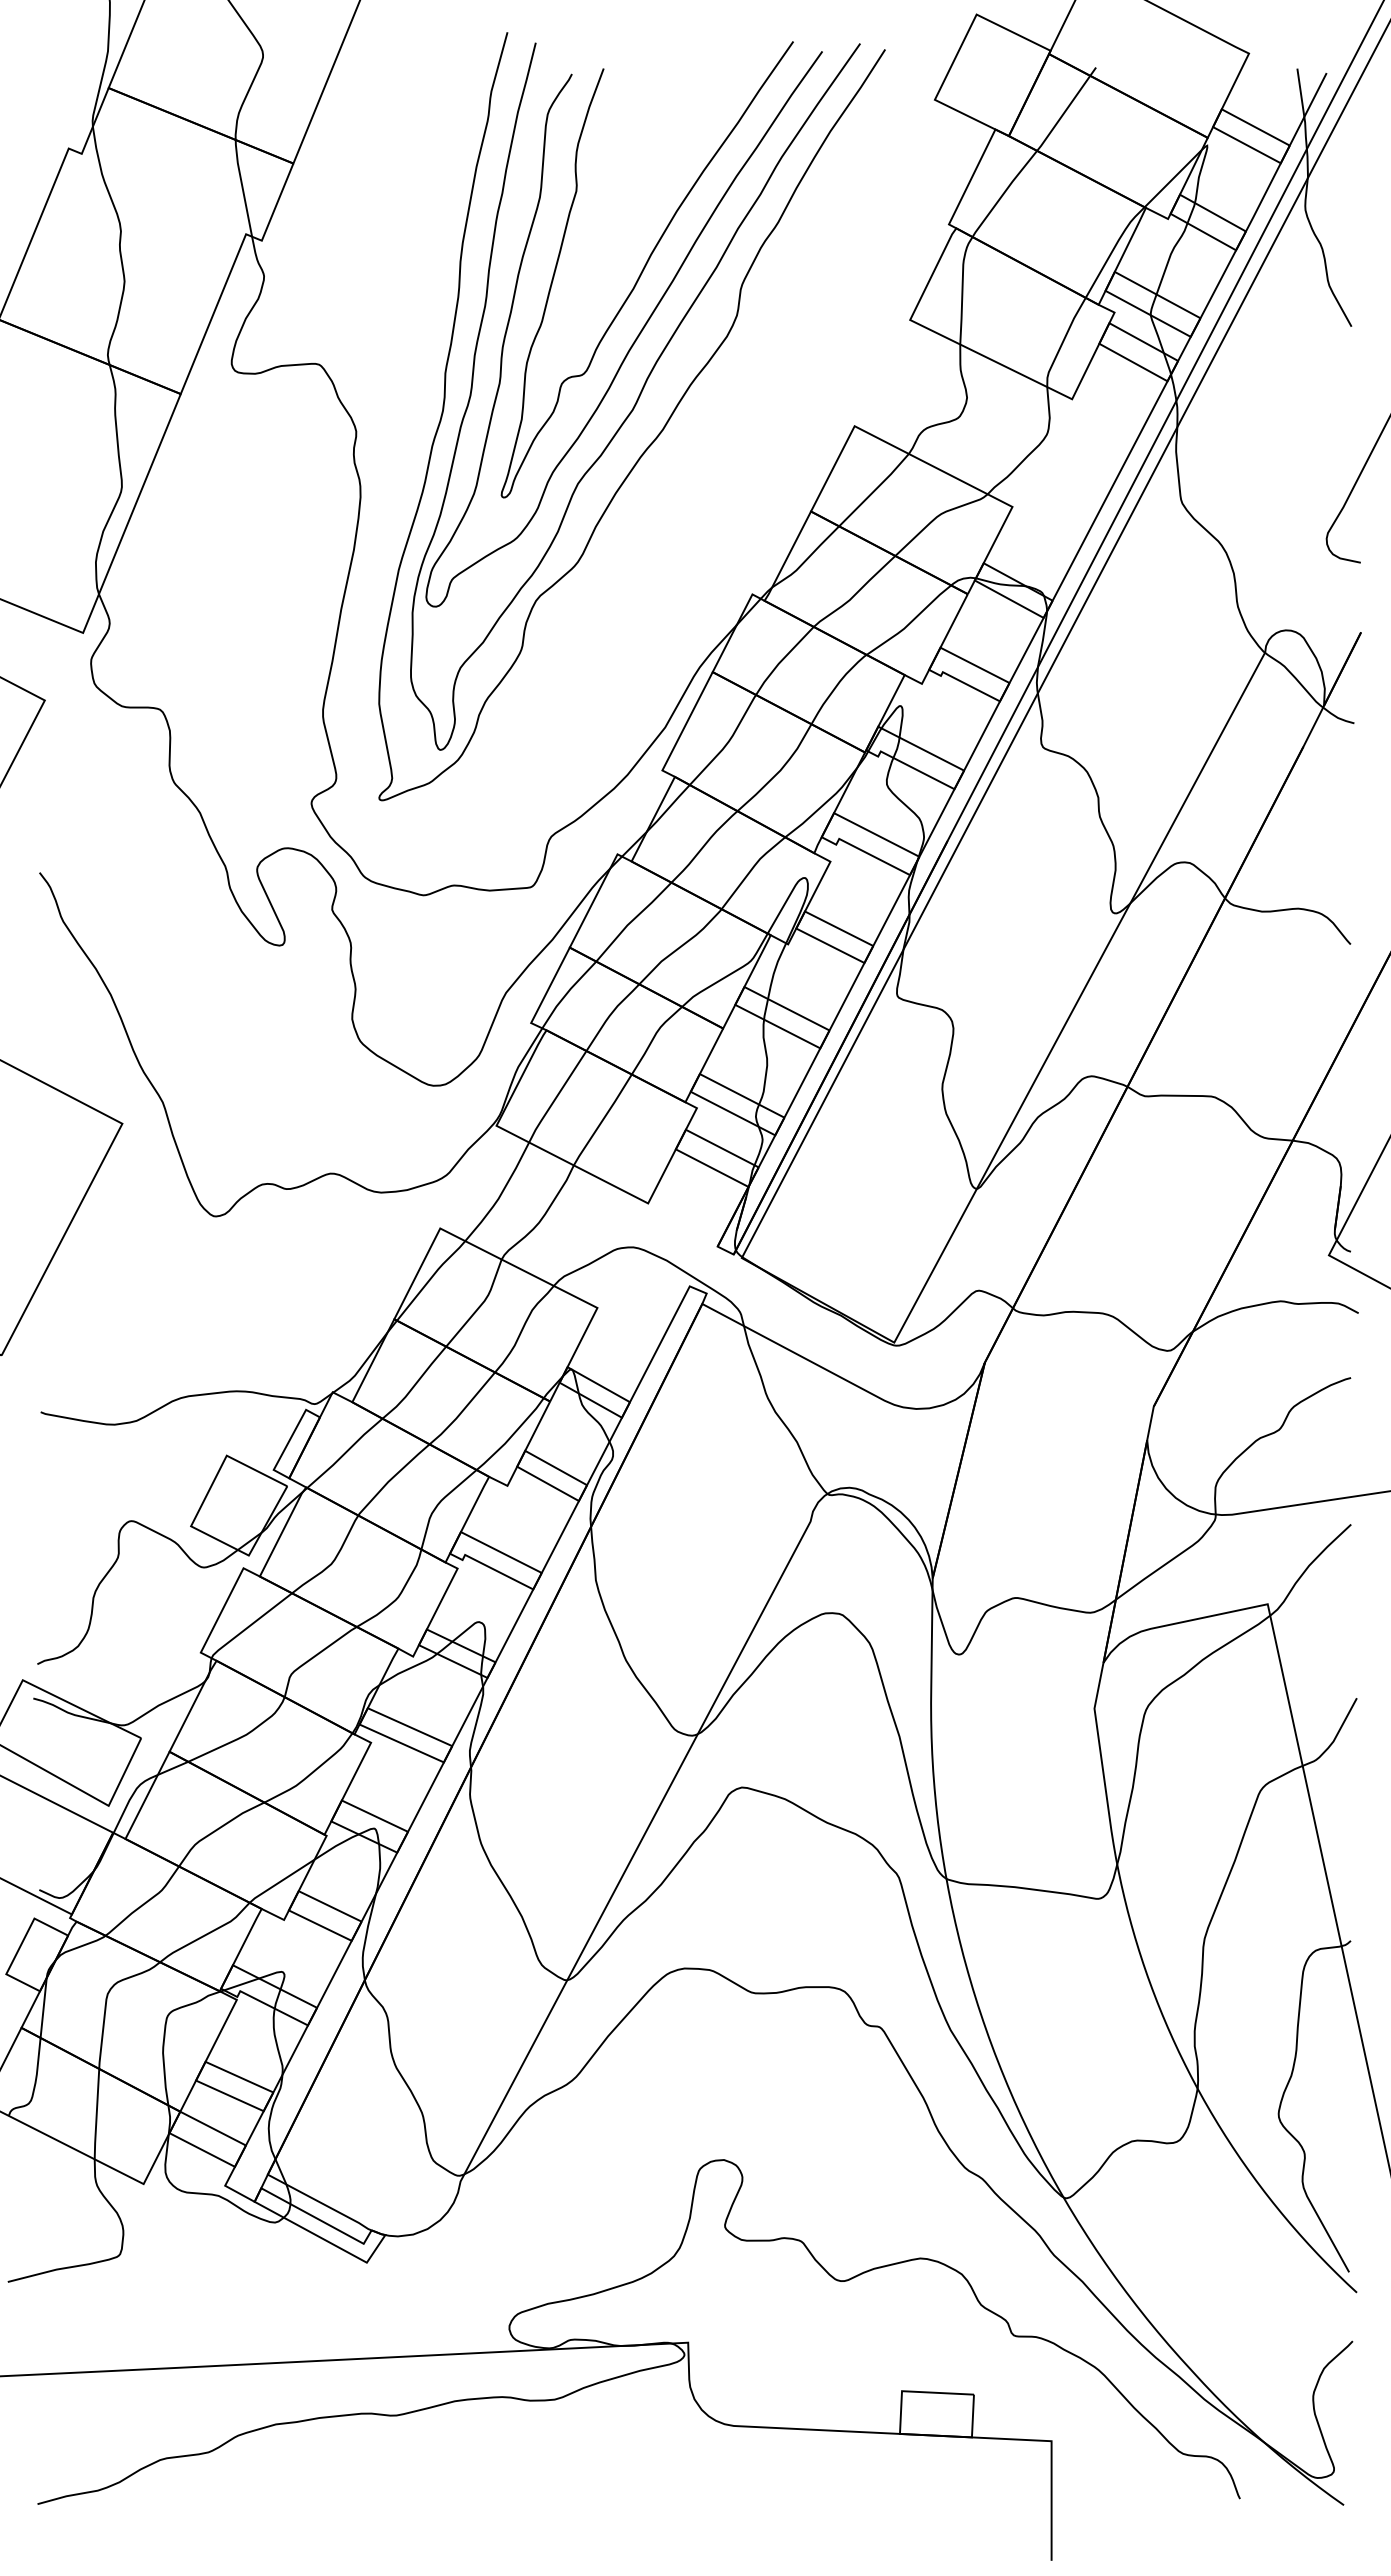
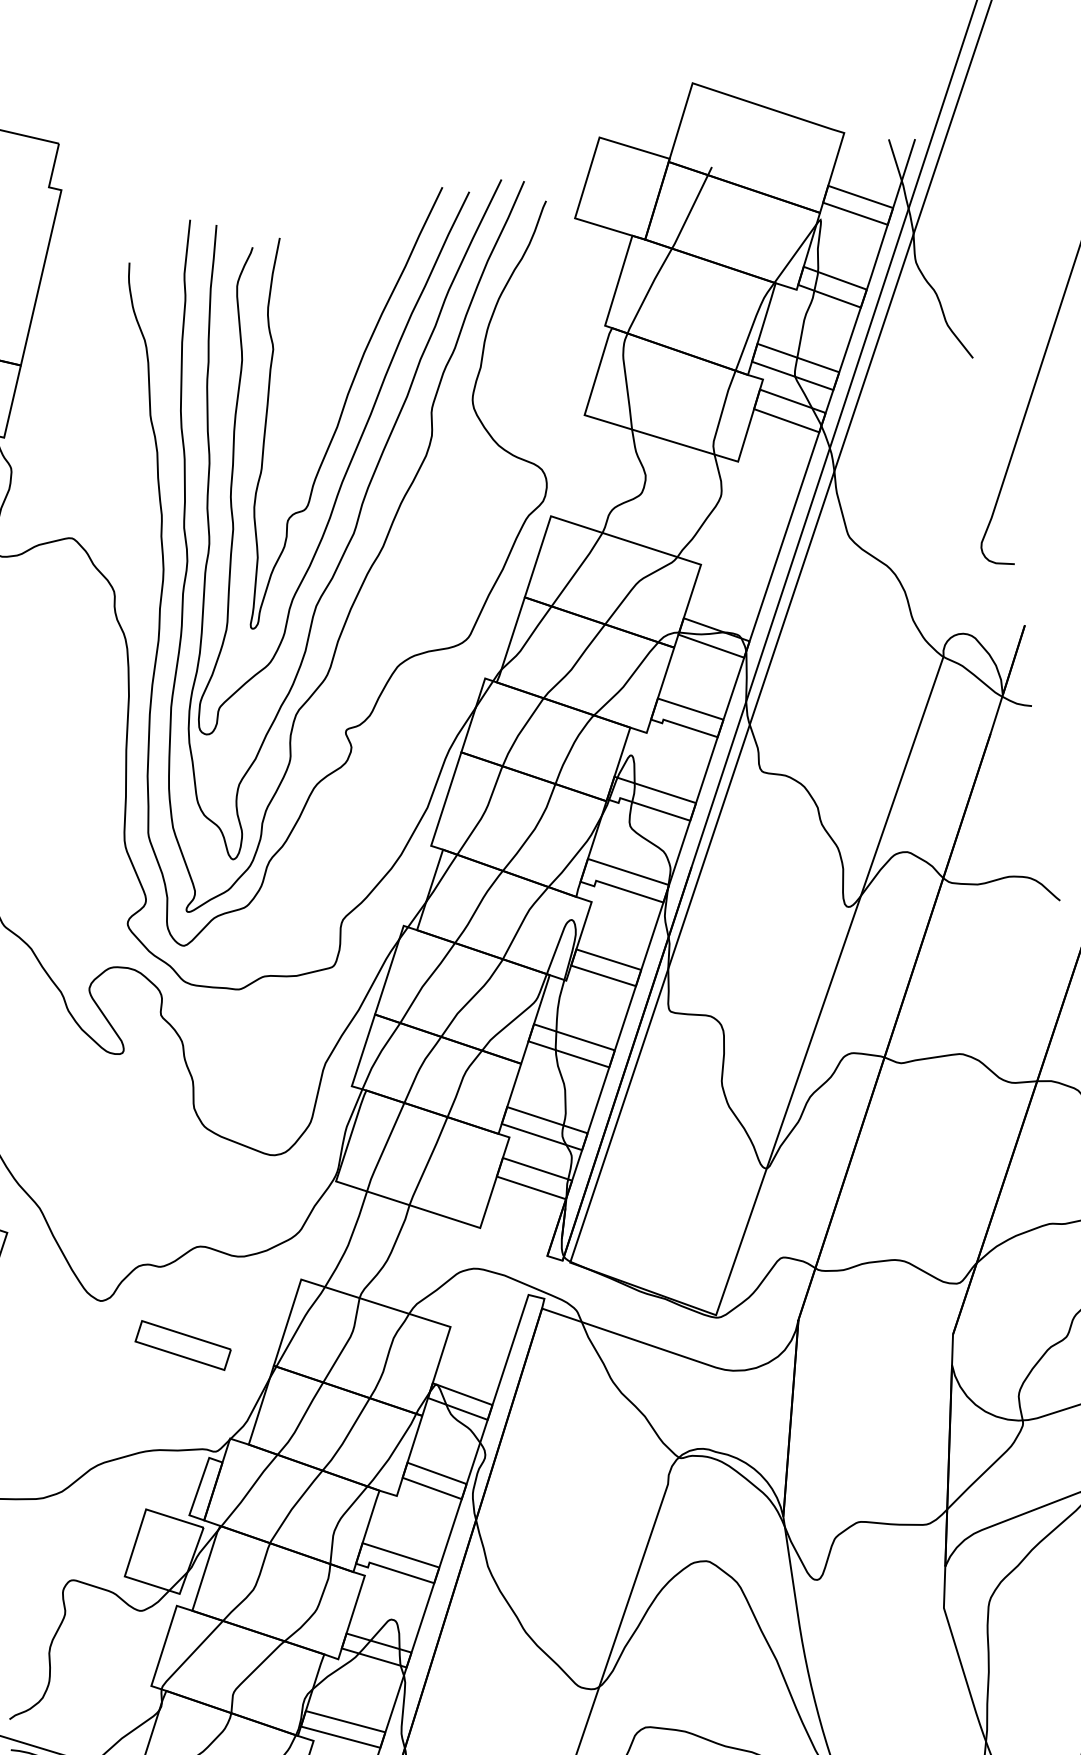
curve: (668, 558) -> (406, 658), added
part: (297, 1279) -> (183, 1344), added

